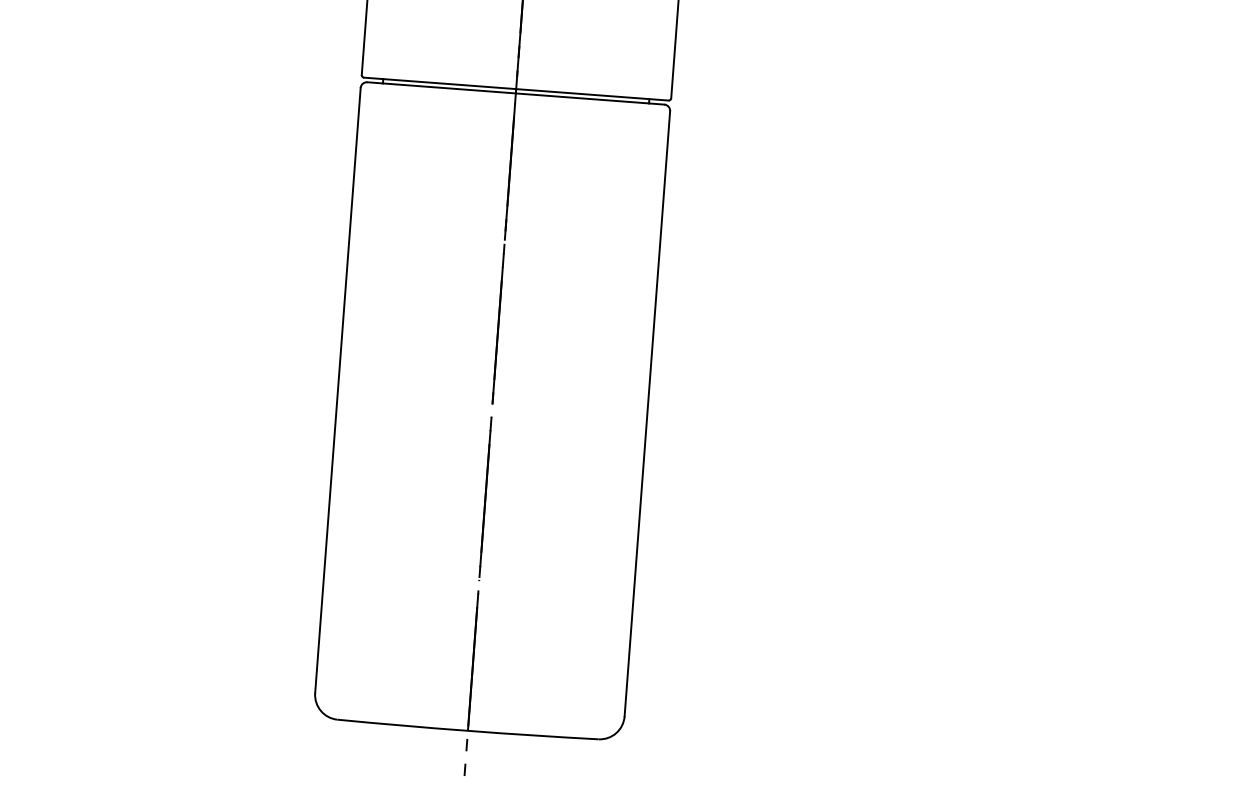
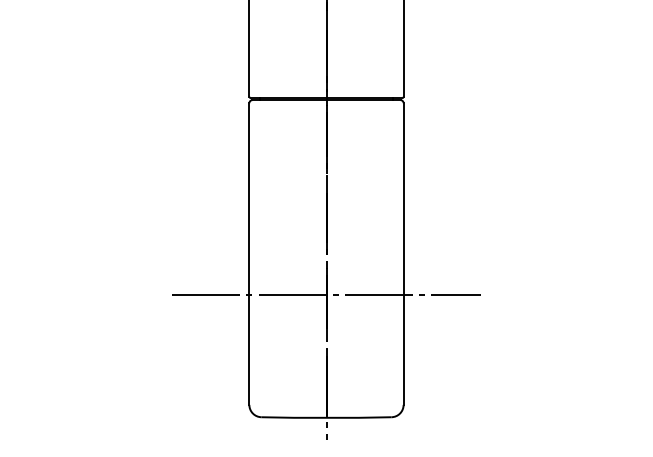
line: (486, 483) -> (326, 294), added

